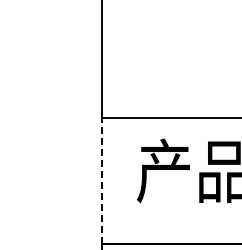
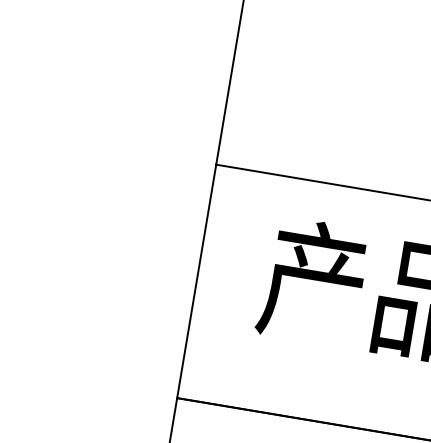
line: (102, 180) -> (197, 280), dashed -> solid

